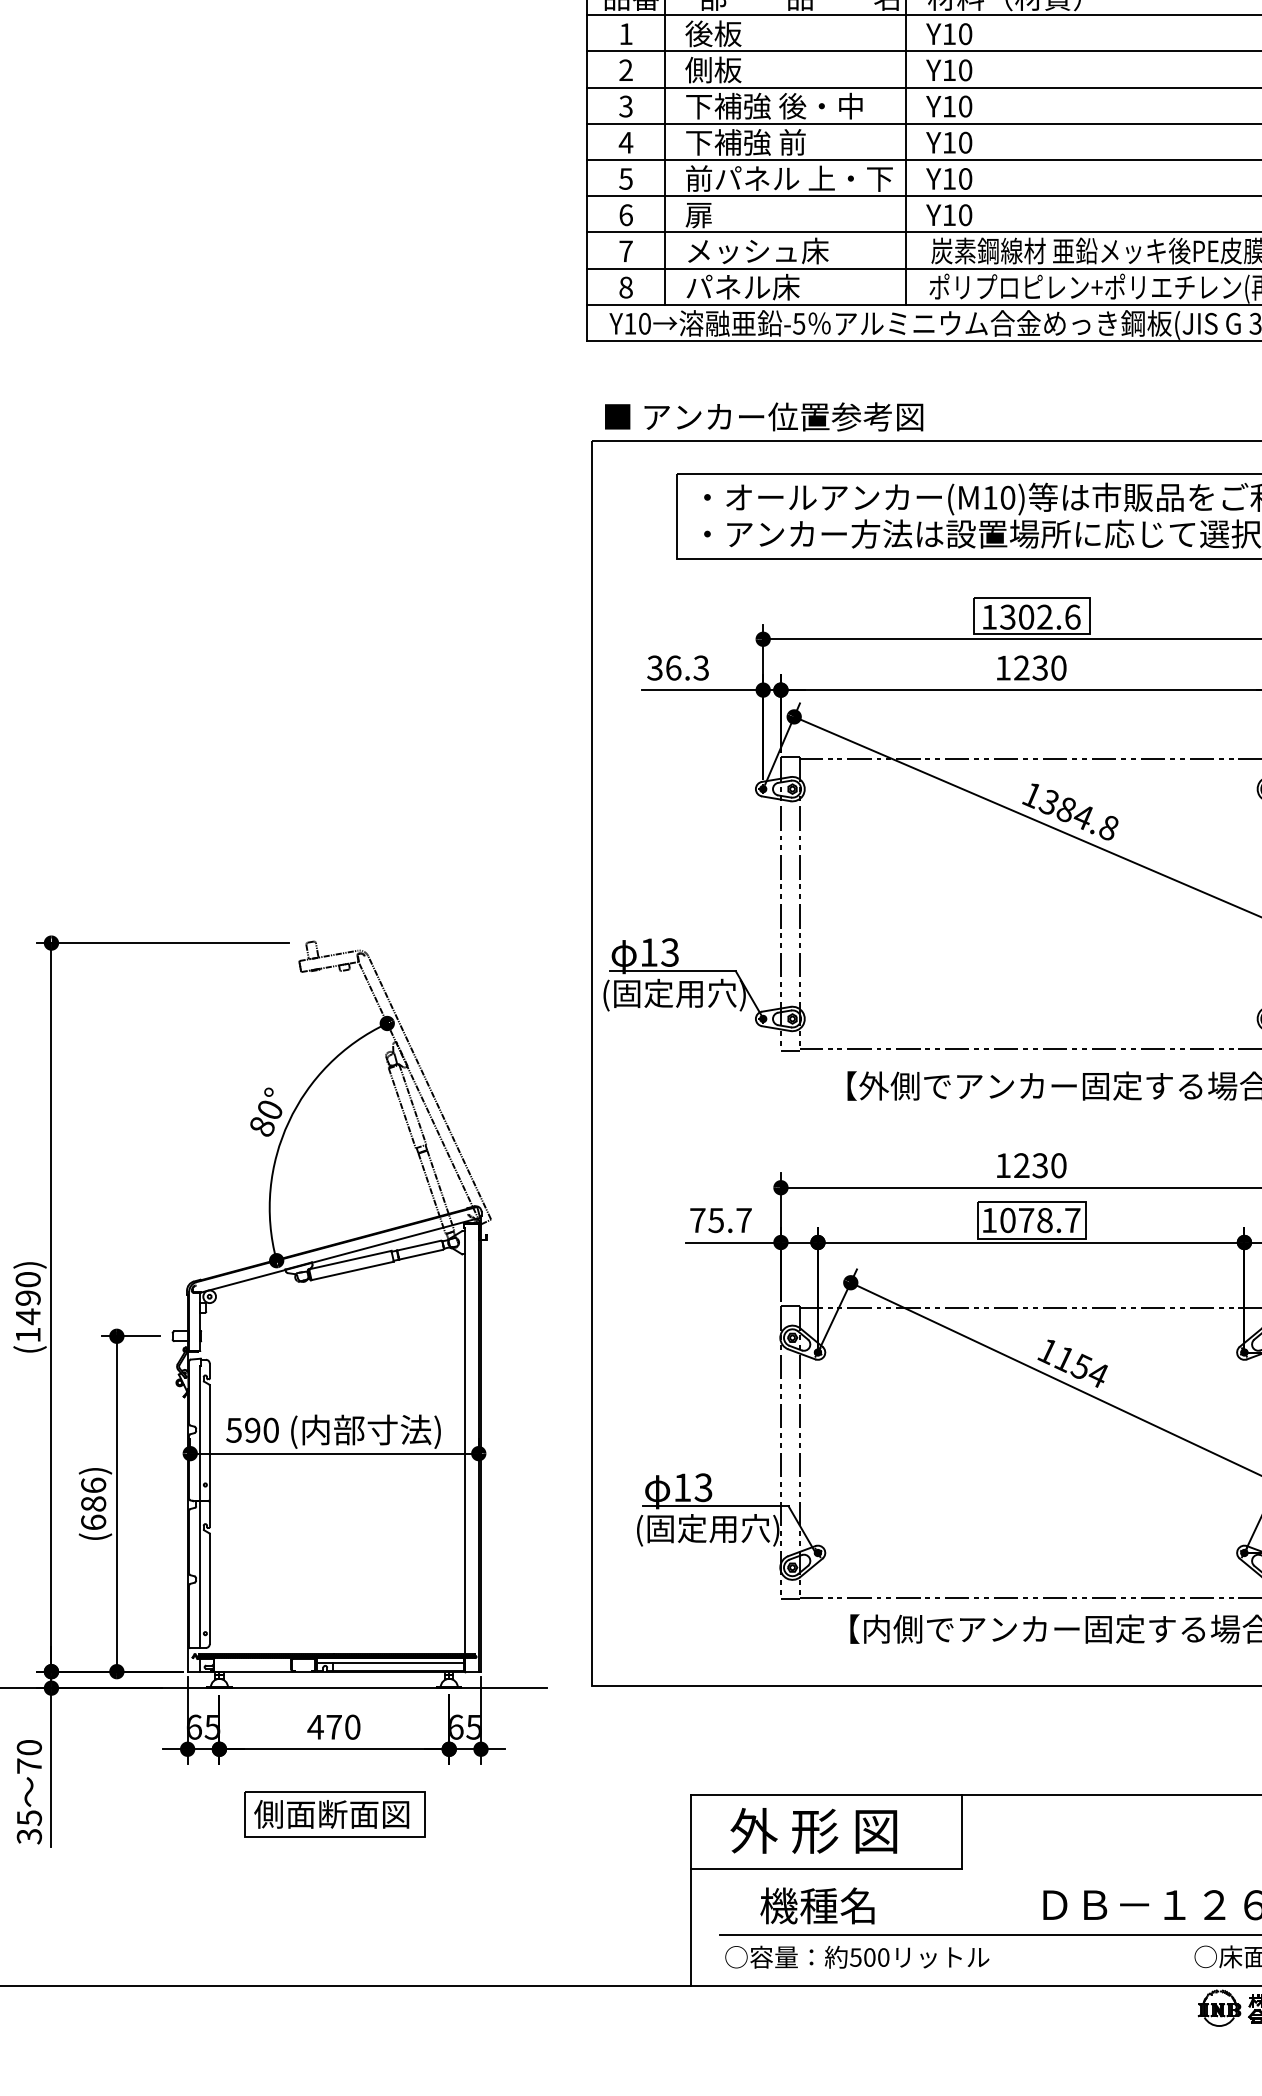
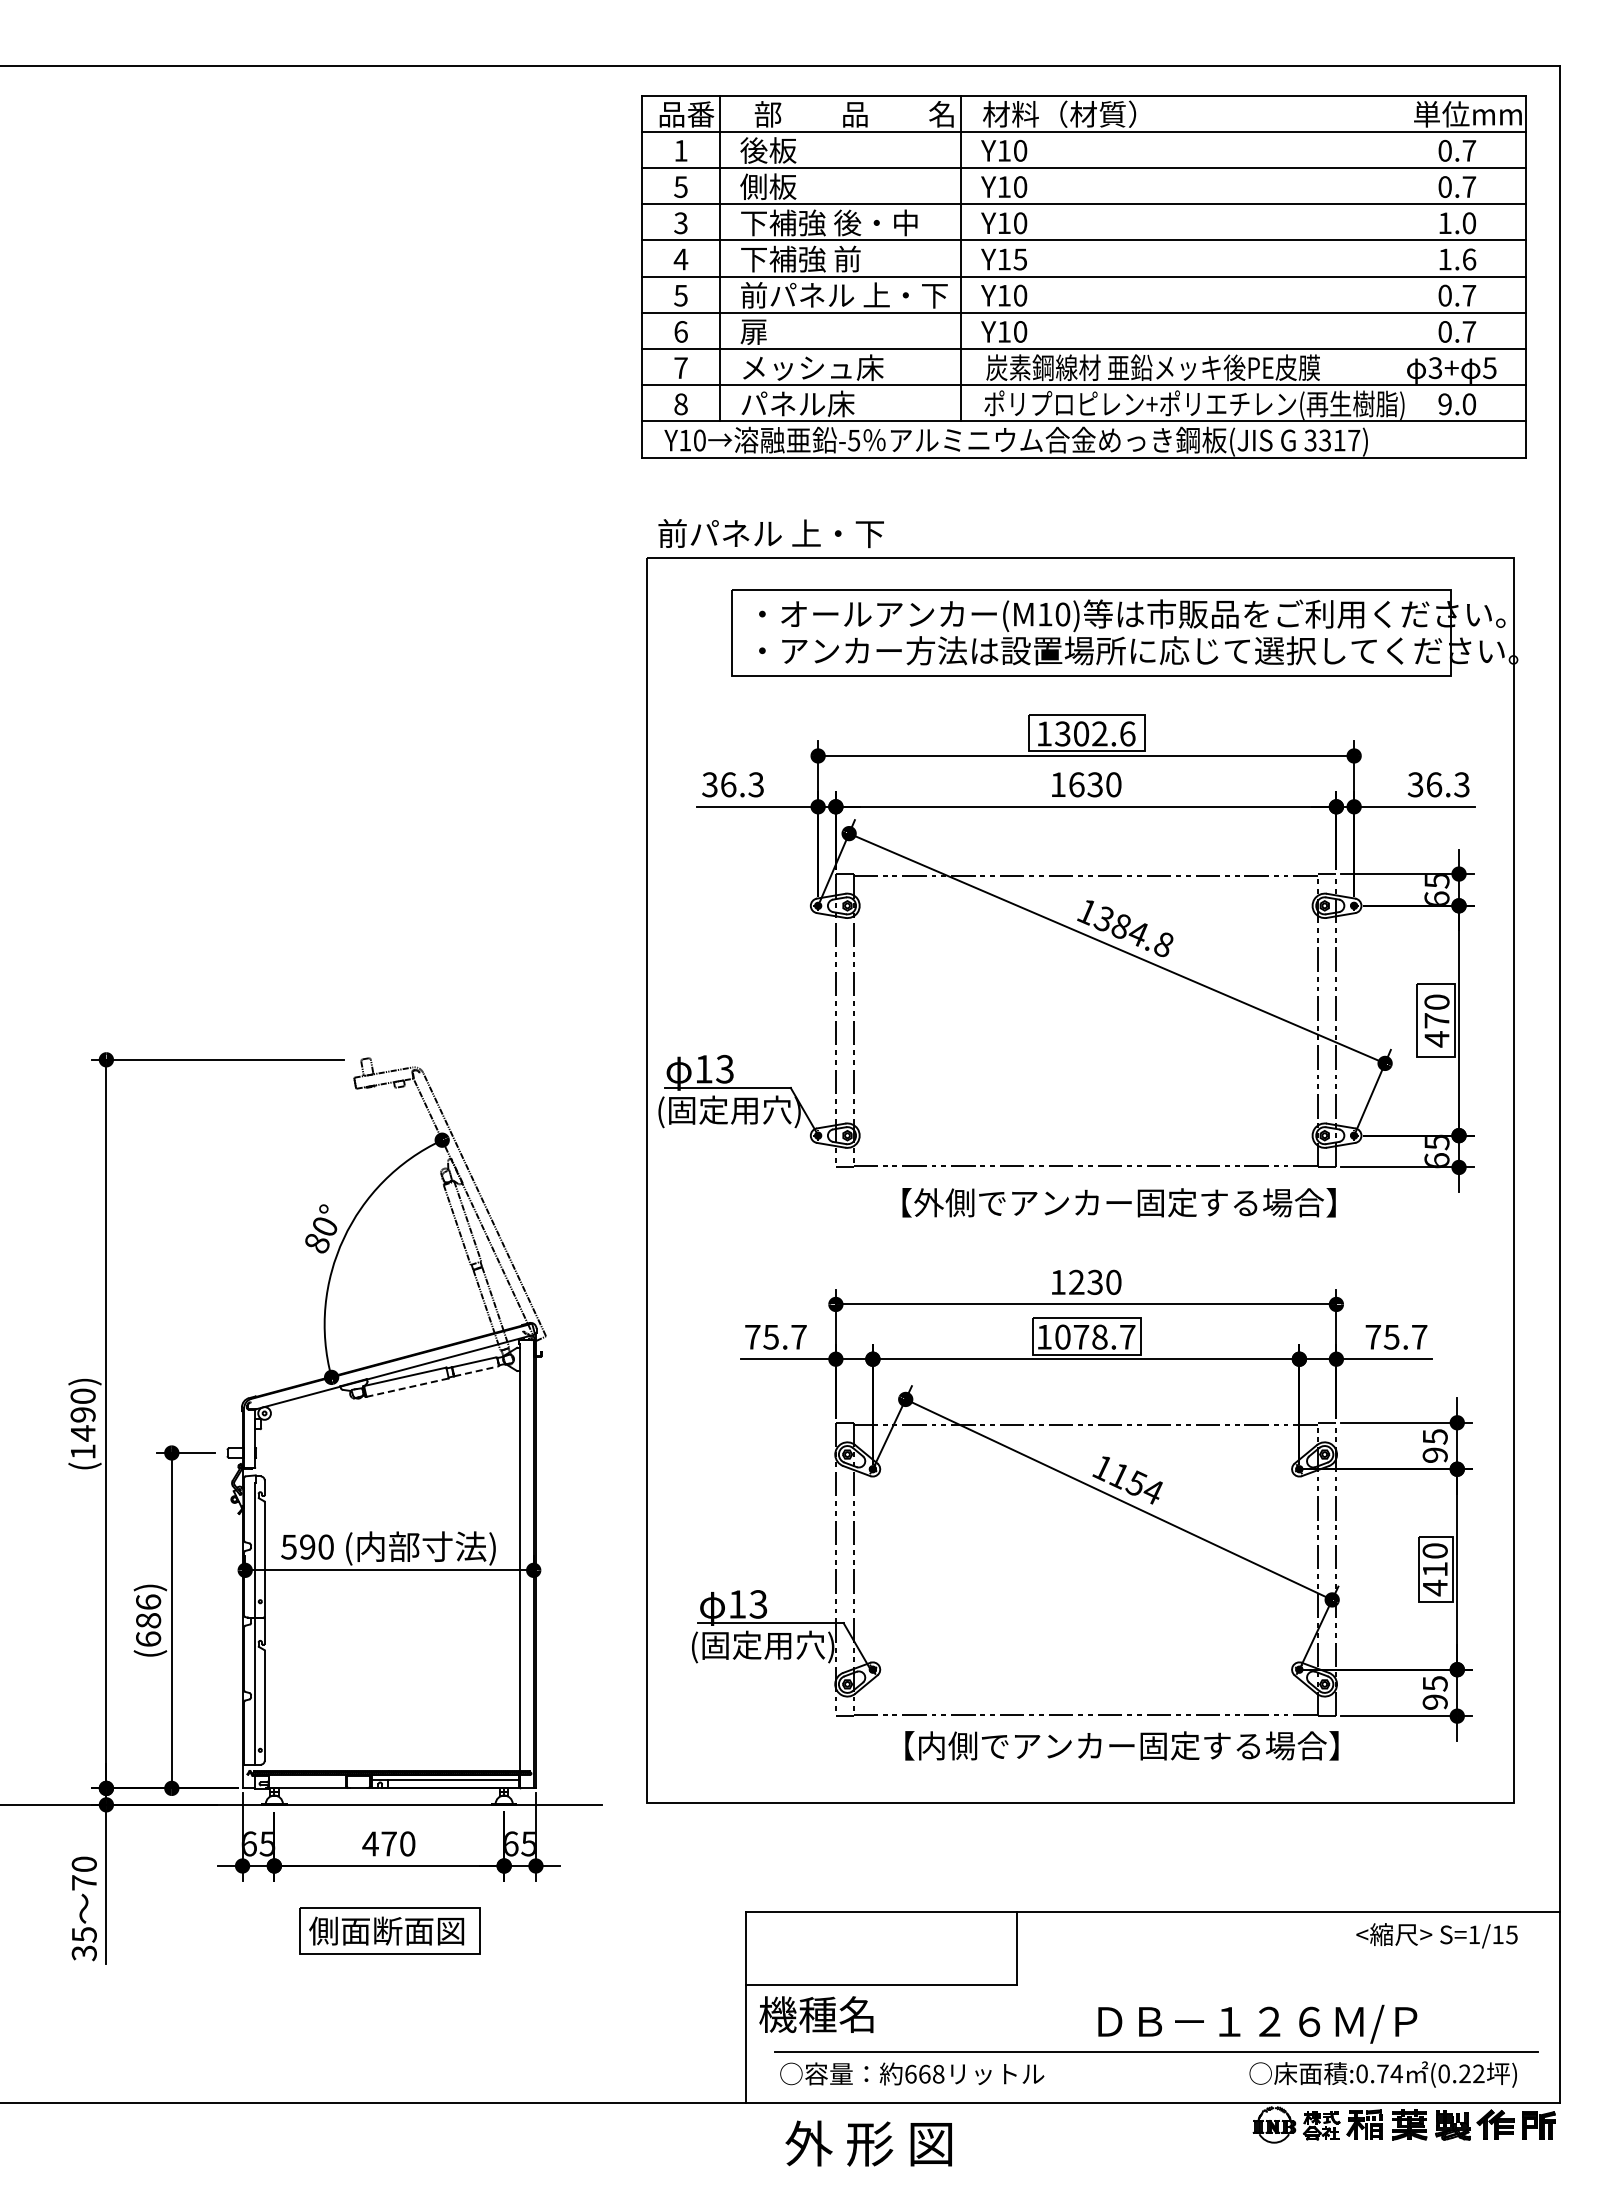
text: (625, 70) -> (680, 187), 2 -> 5
text: (965, 142) -> (1020, 259), Y10 -> Y15
text: (763, 416) -> (818, 533), ■ アンカー位置参考図 -> 前パネル 上・下
text: (1021, 667) -> (1076, 784), 1230 -> 1630
line: (421, 1254) -> (476, 1371), solid -> dashed
line: (353, 1270) -> (408, 1387), solid -> dashed
text: (813, 1830) -> (868, 2143), moved
text: (817, 1905) -> (816, 2014), moved
text: (869, 1956) -> (924, 2073), 500 -> 668

